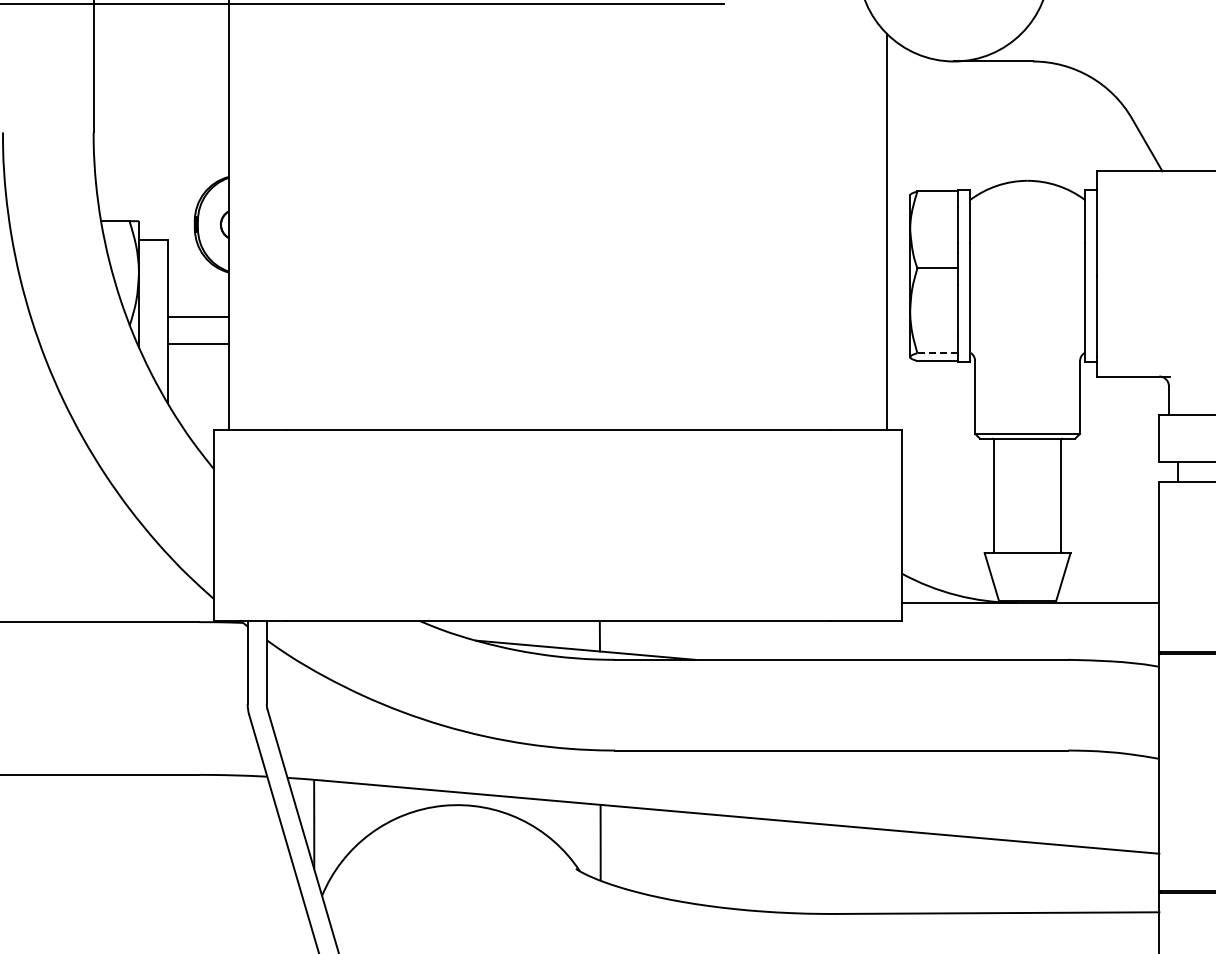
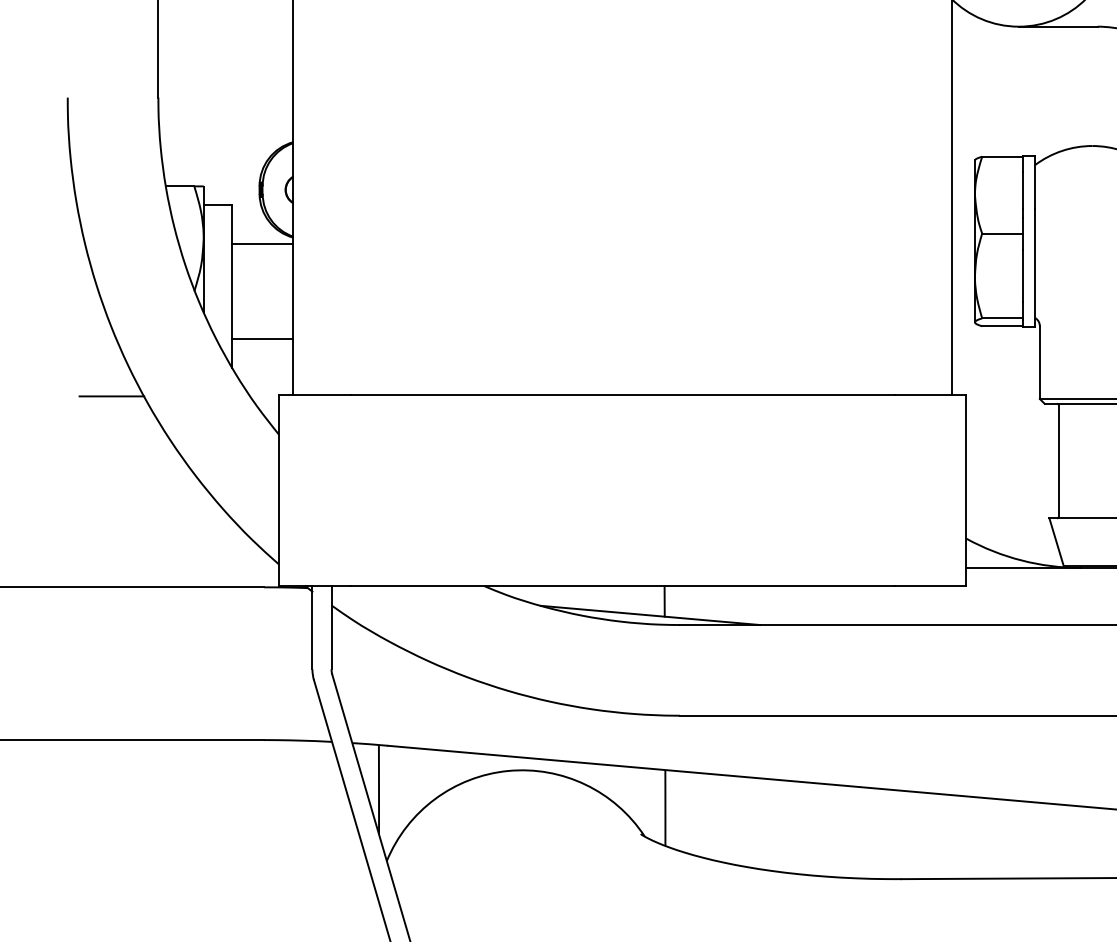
line: (197, 317) -> (262, 243), moved
line: (197, 343) -> (262, 338), moved
line: (937, 353) -> (1002, 318), dashed -> solid
line: (46, 431) -> (111, 396), added

